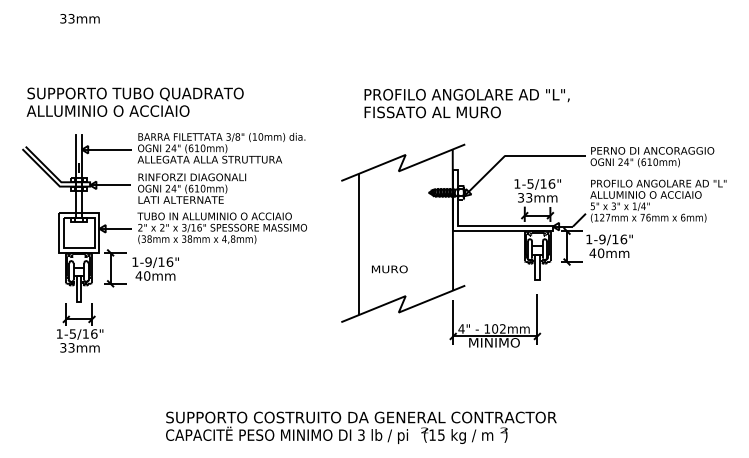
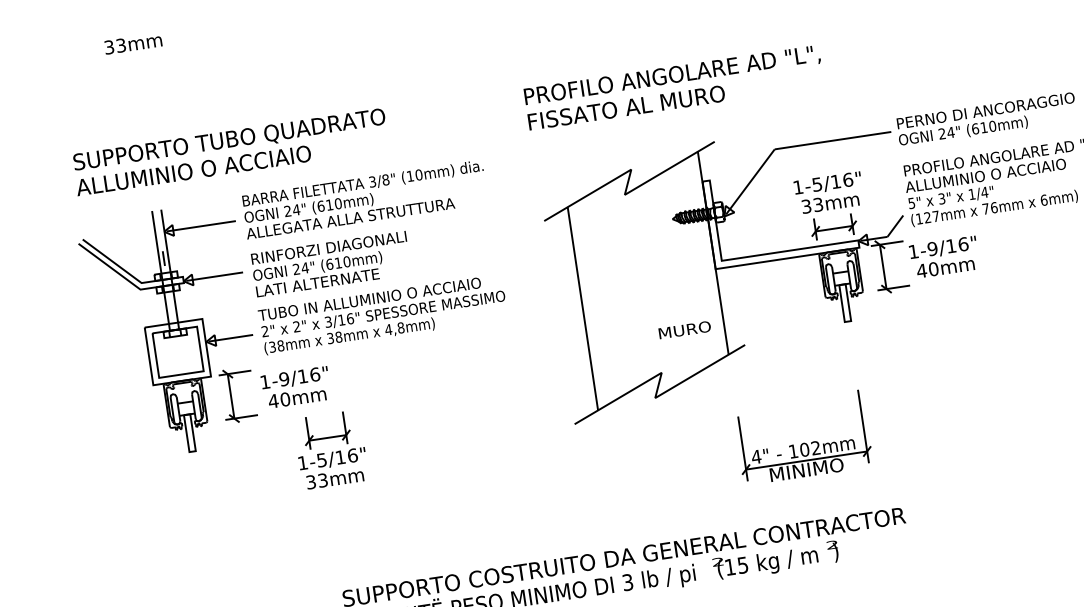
text: (466, 103) -> (673, 87), moved
text: (389, 269) -> (684, 330), moved
part: (495, 320) -> (803, 437), moved
part: (80, 327) -> (331, 449), moved

